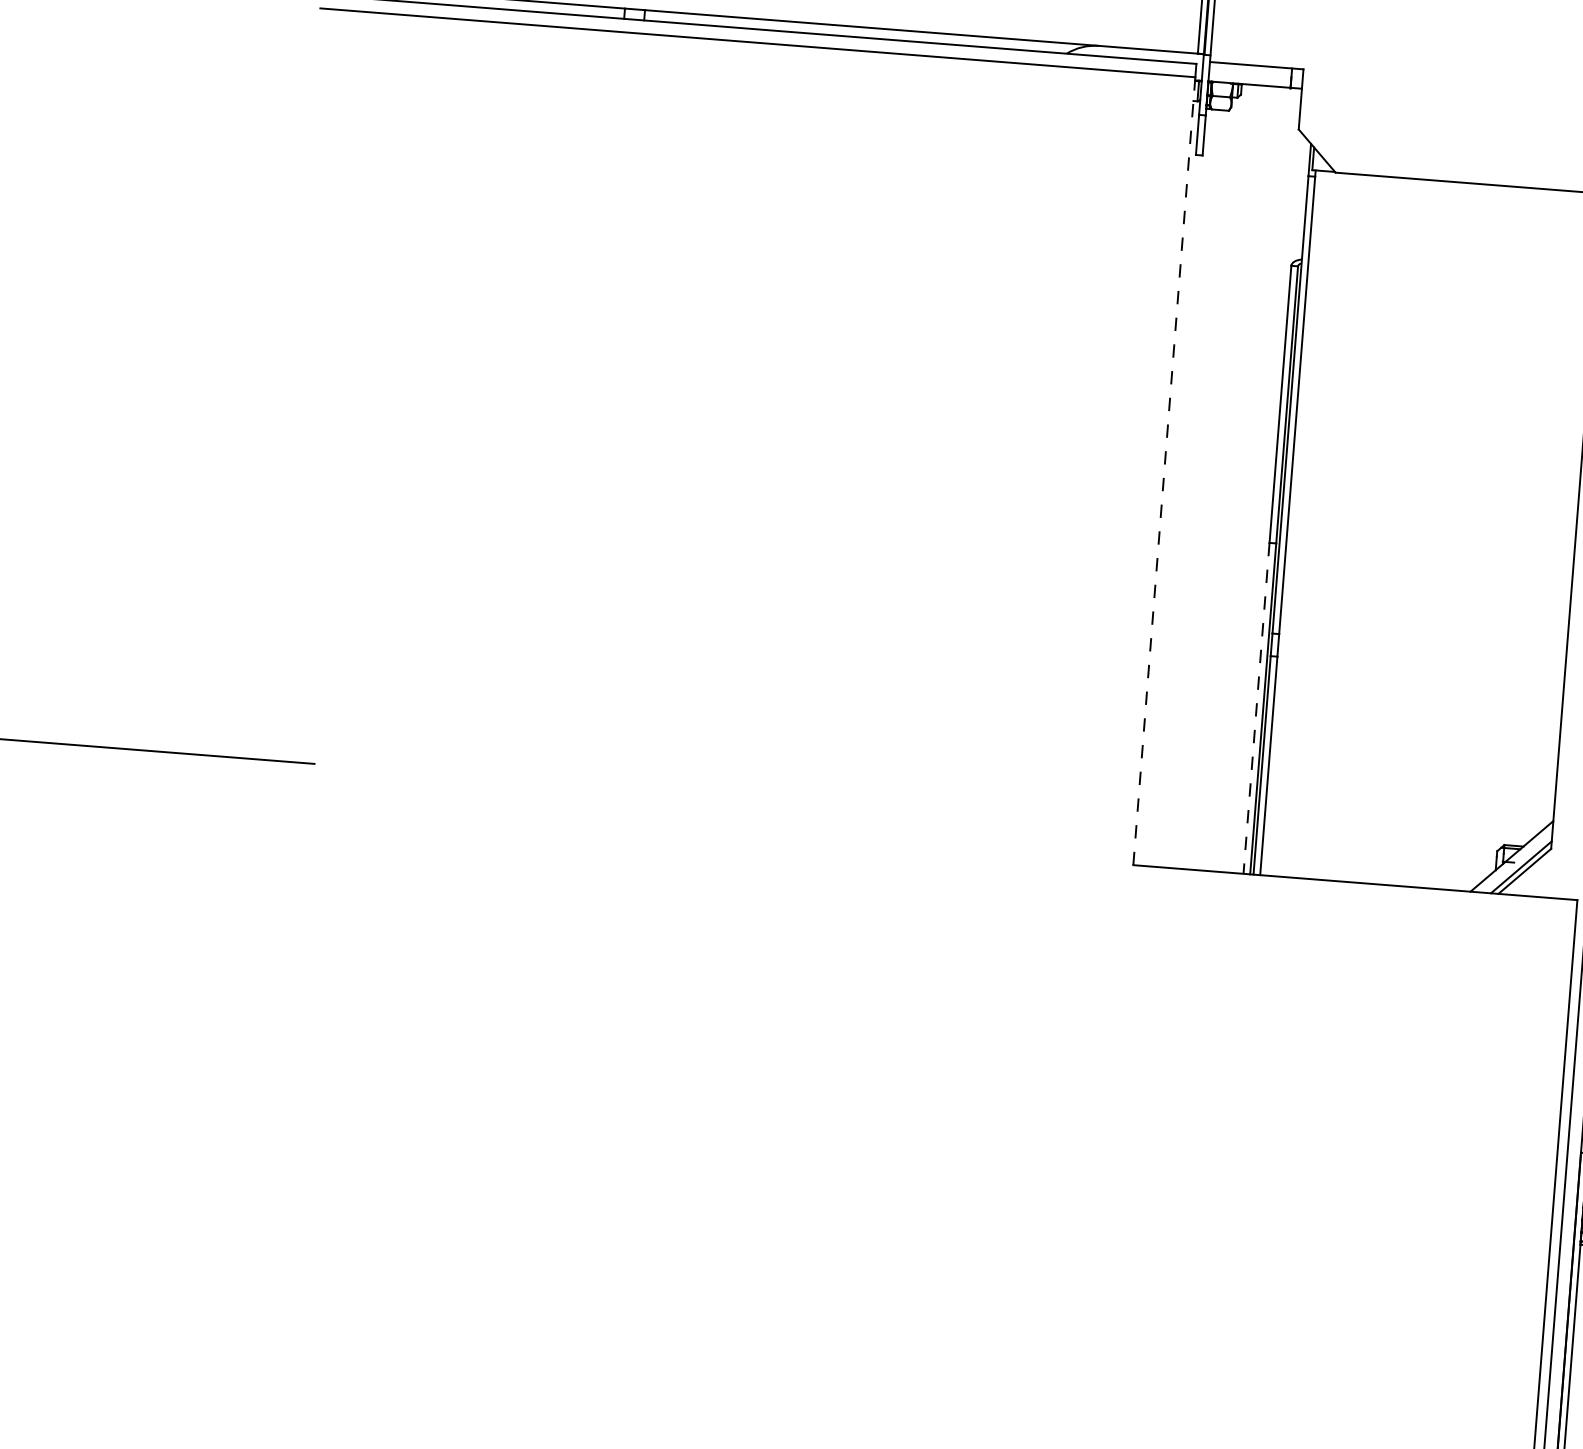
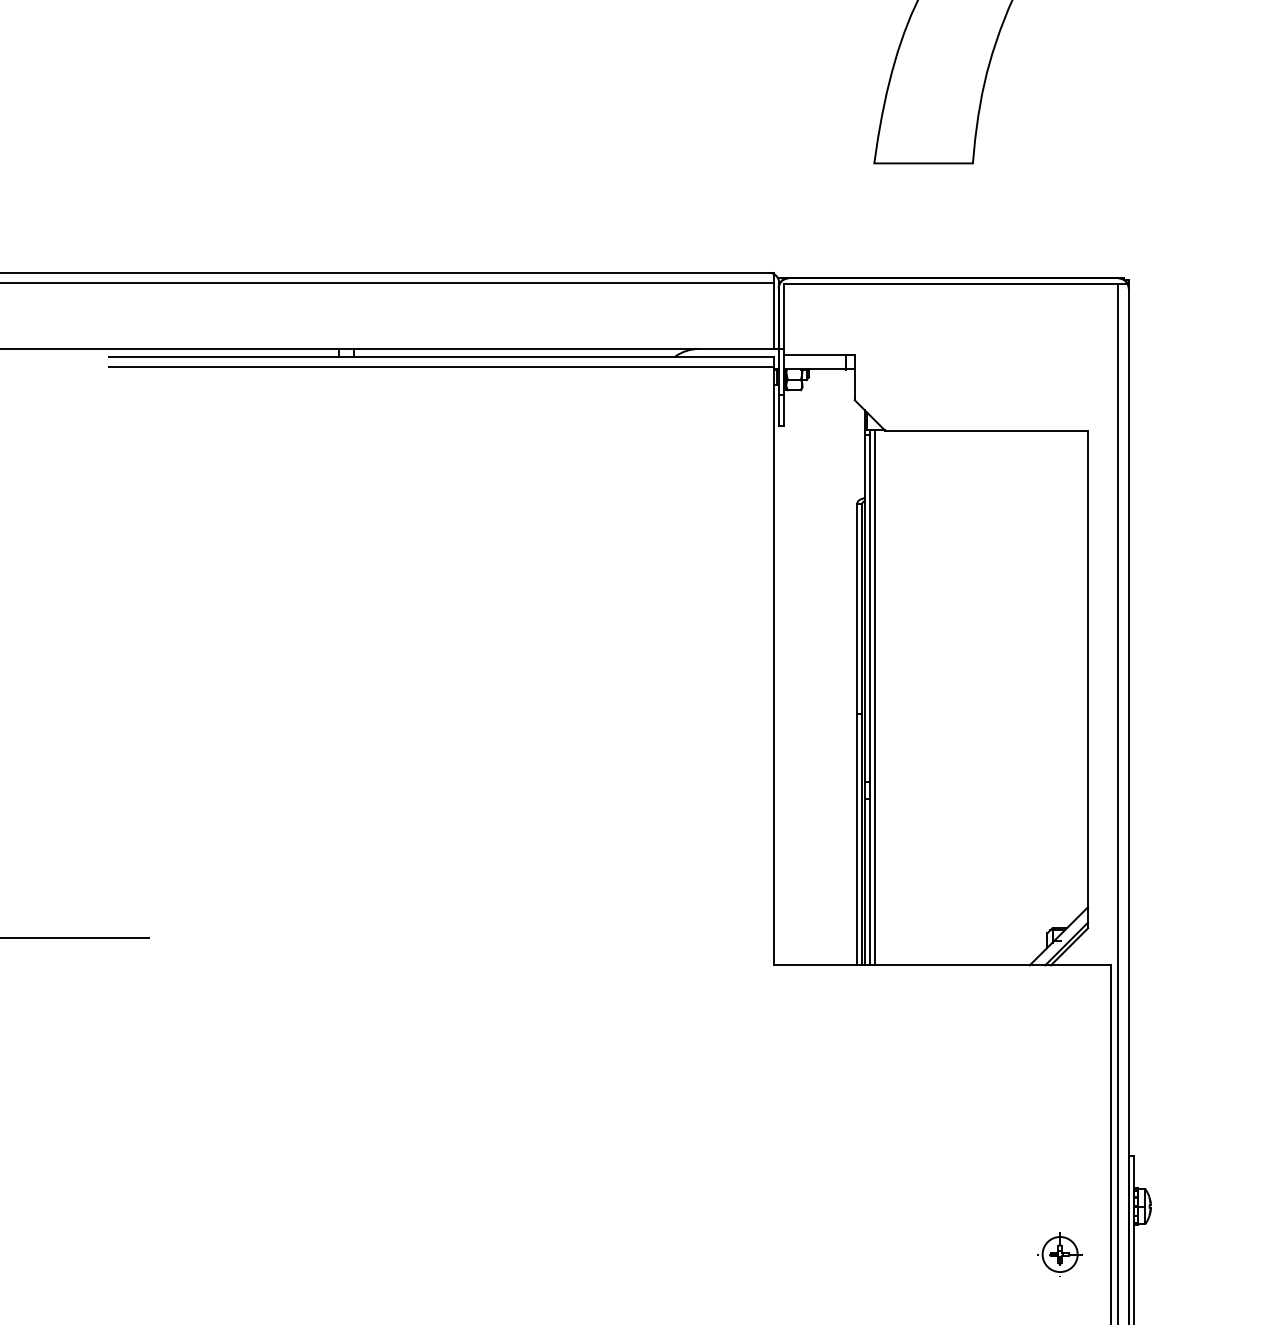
line: (1164, 470) -> (773, 665), dashed -> solid
line: (1295, 523) -> (875, 697), added
line: (1256, 708) -> (857, 839), dashed -> solid
part: (1479, 1275) -> (1059, 1254), added

